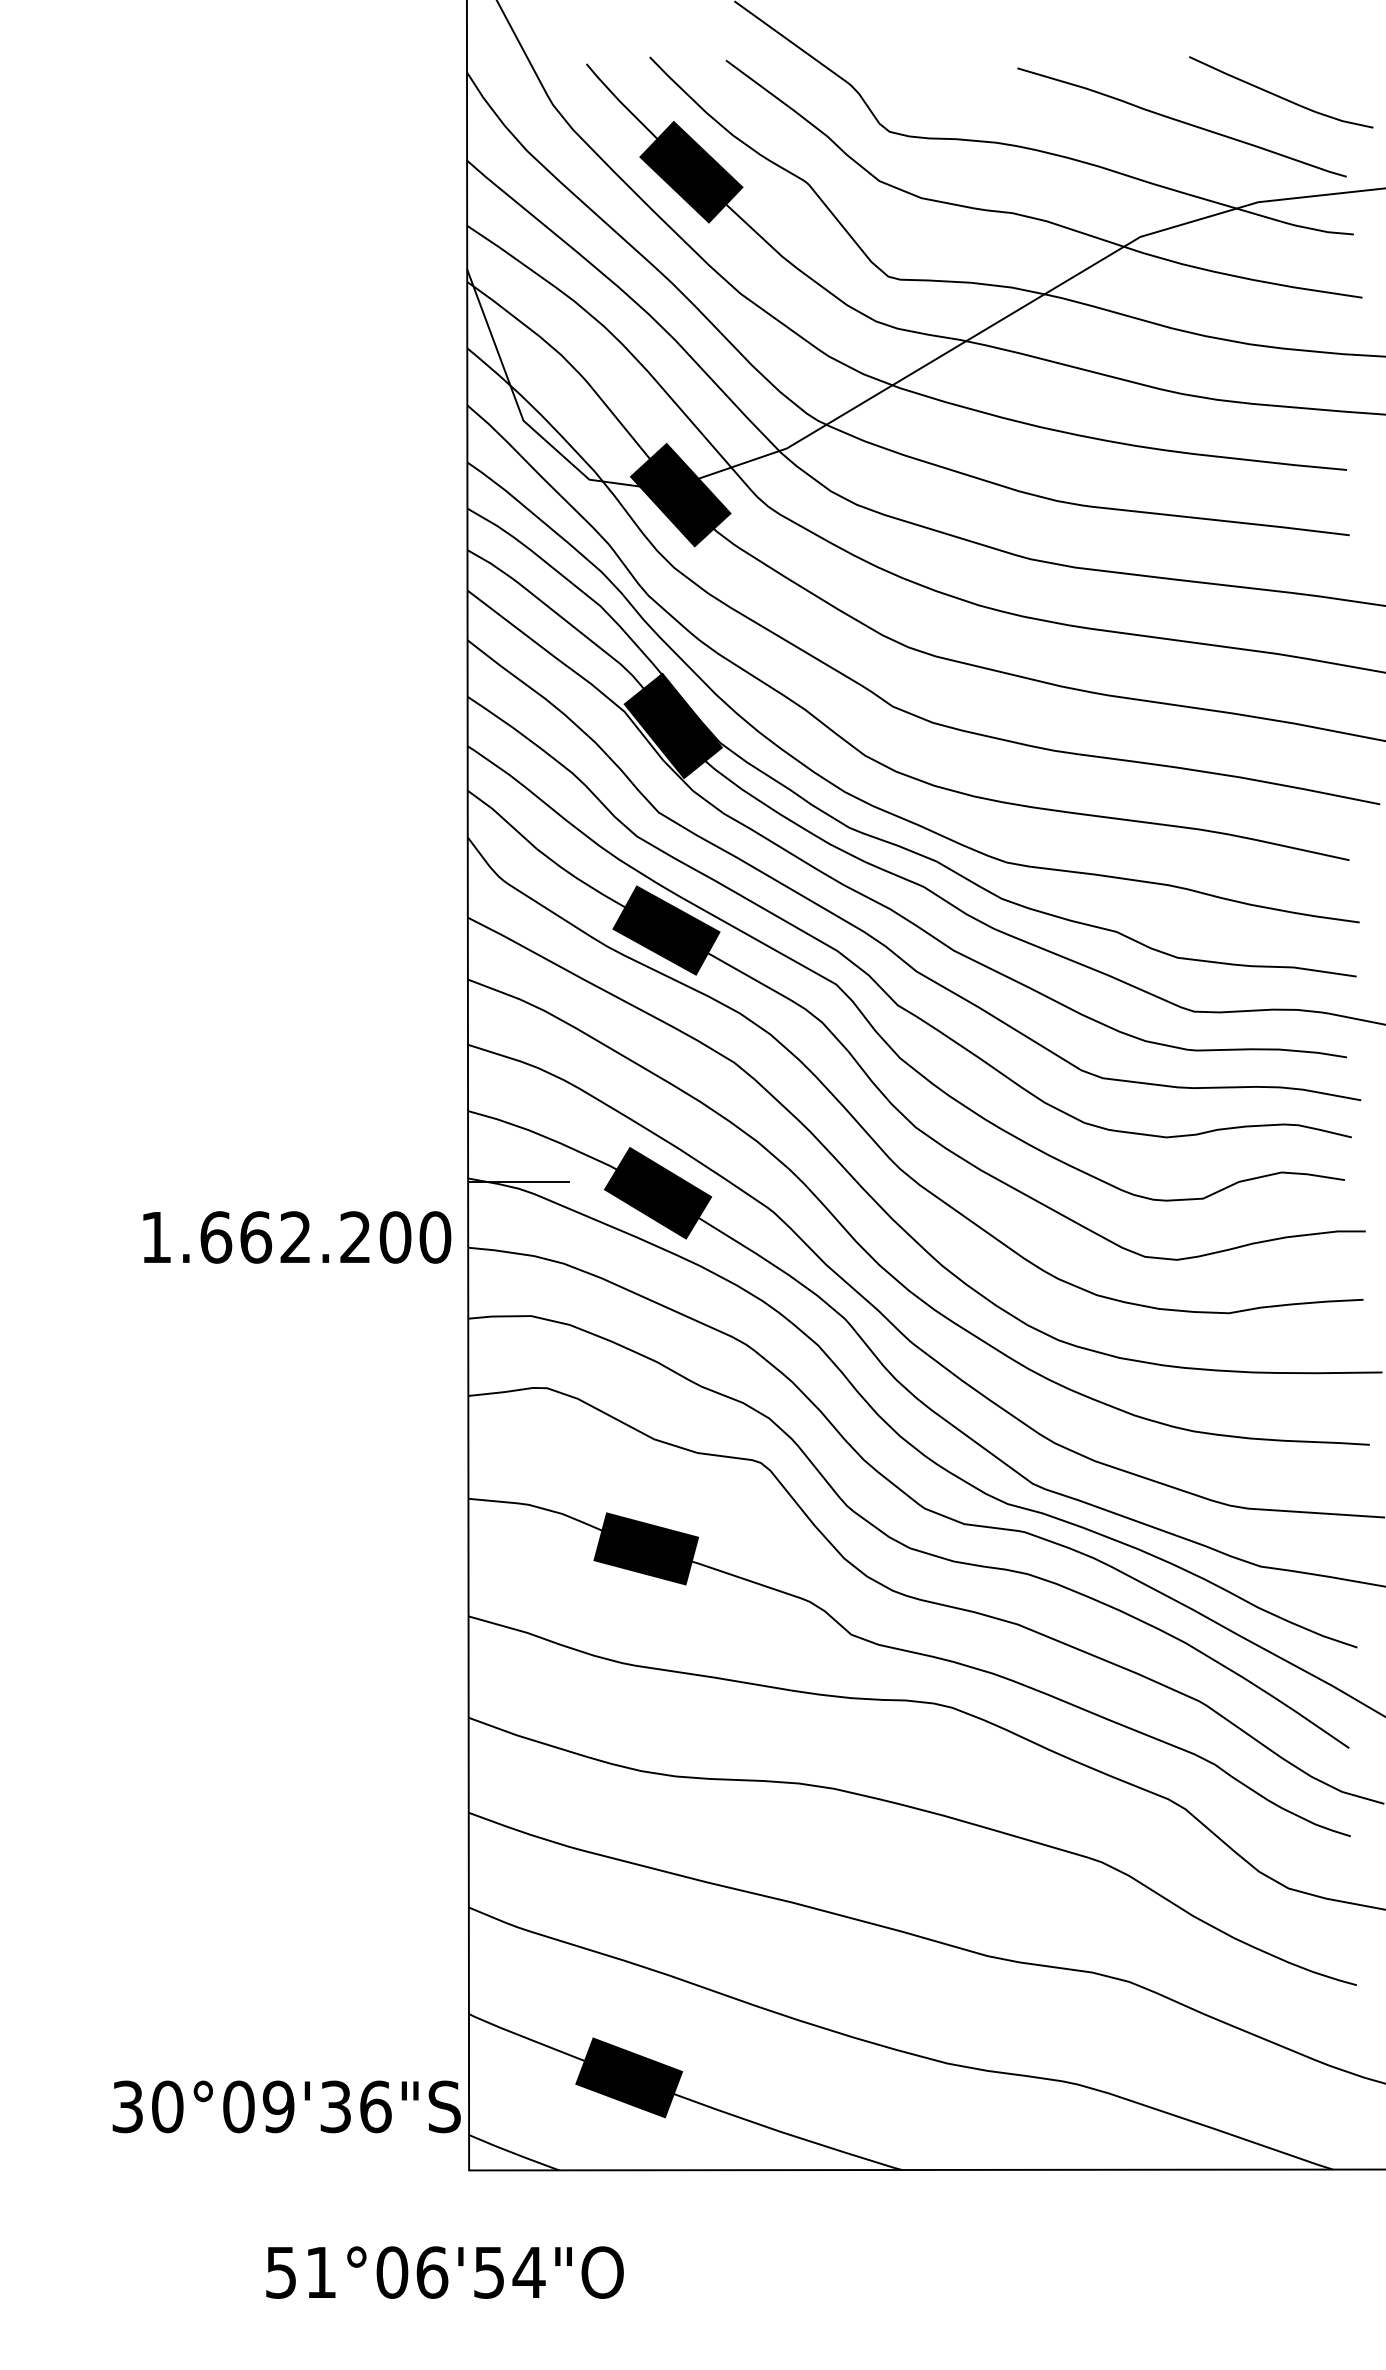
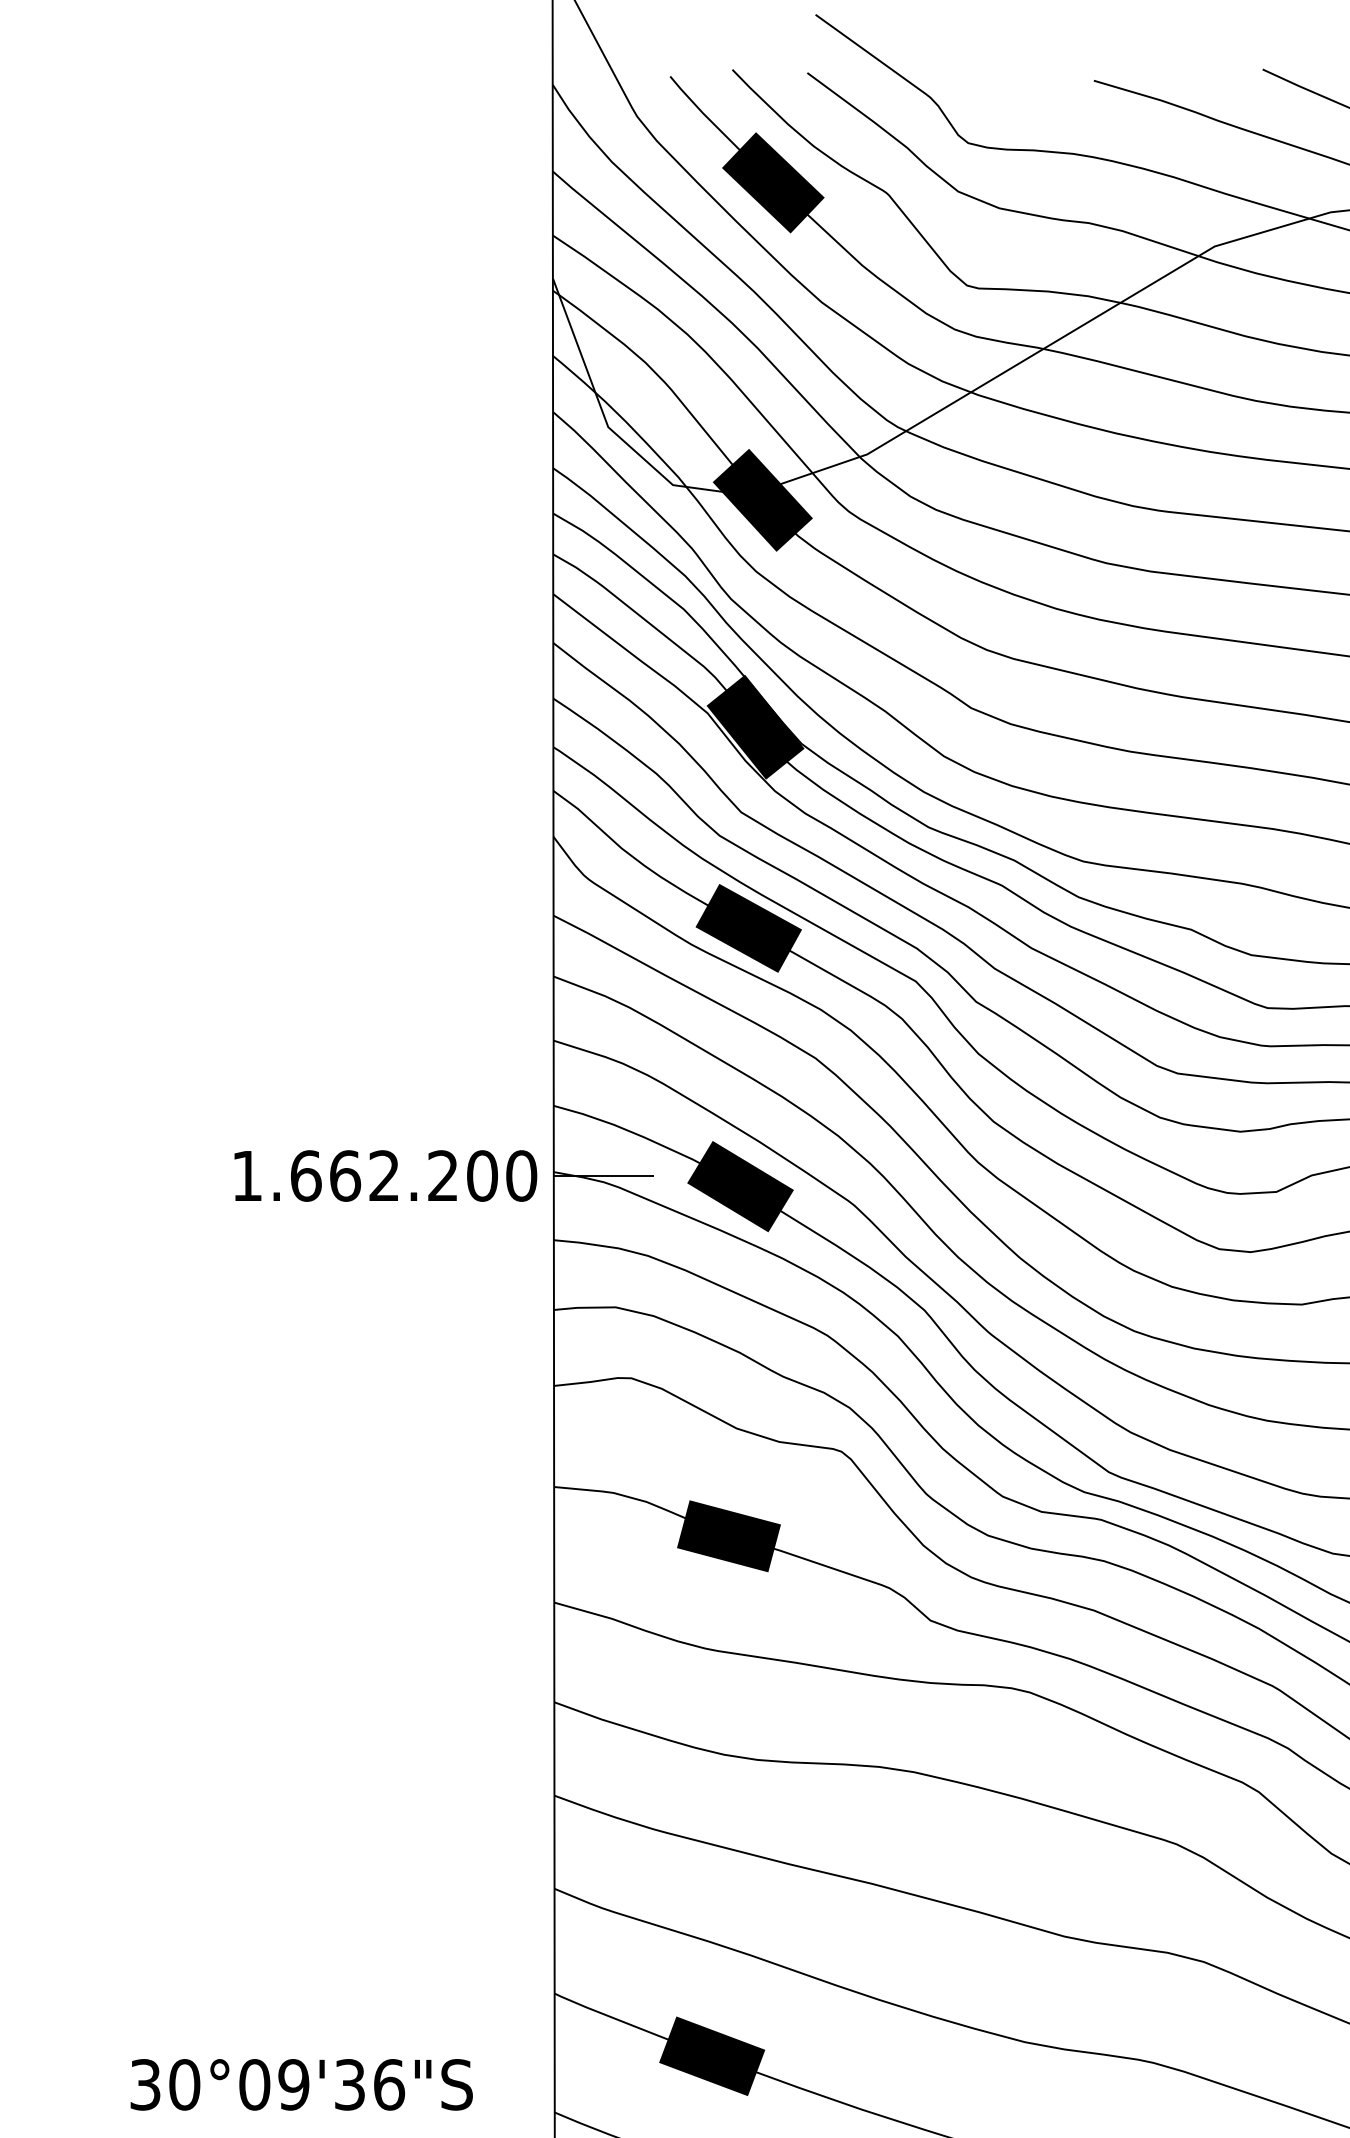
text: (297, 1237) -> (386, 1176), moved
text: (286, 2106) -> (301, 2084), moved

